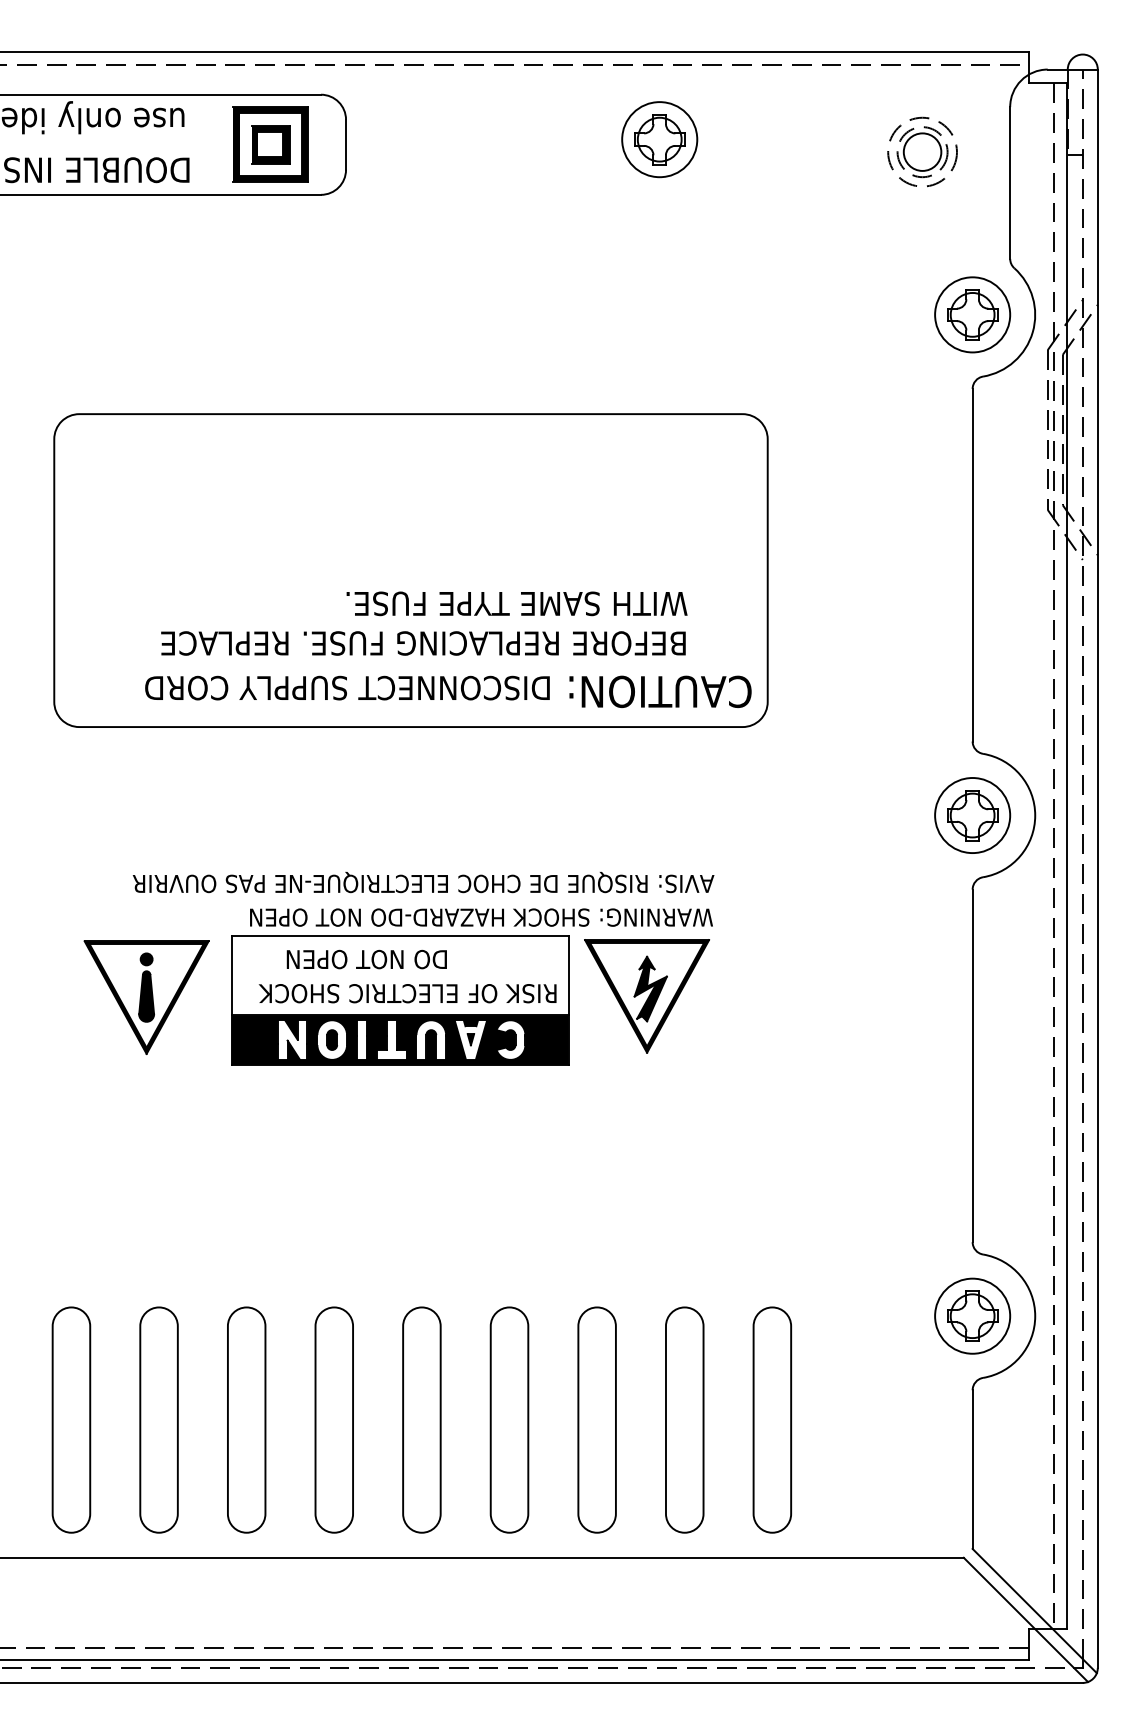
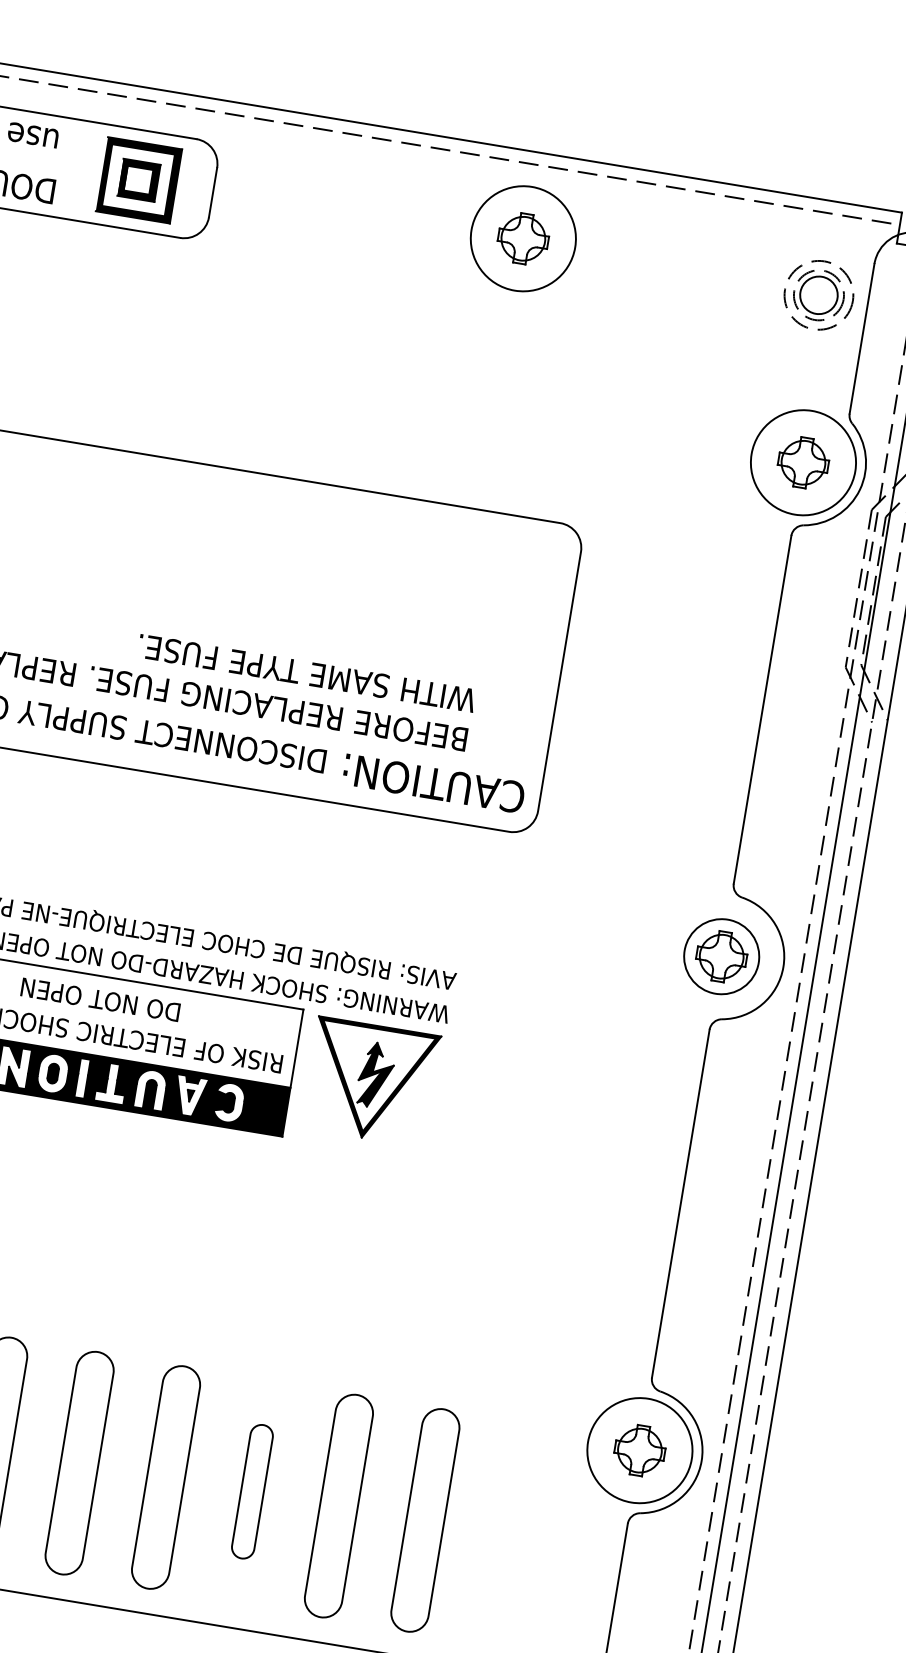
circle: (659, 139) -> (523, 238), size x1.4
part: (922, 151) -> (818, 294), moved
circle: (972, 314) -> (803, 462), size x1.4
circle: (972, 1315) -> (639, 1449), size x1.4
part: (596, 1419) -> (251, 1491), size x0.6

